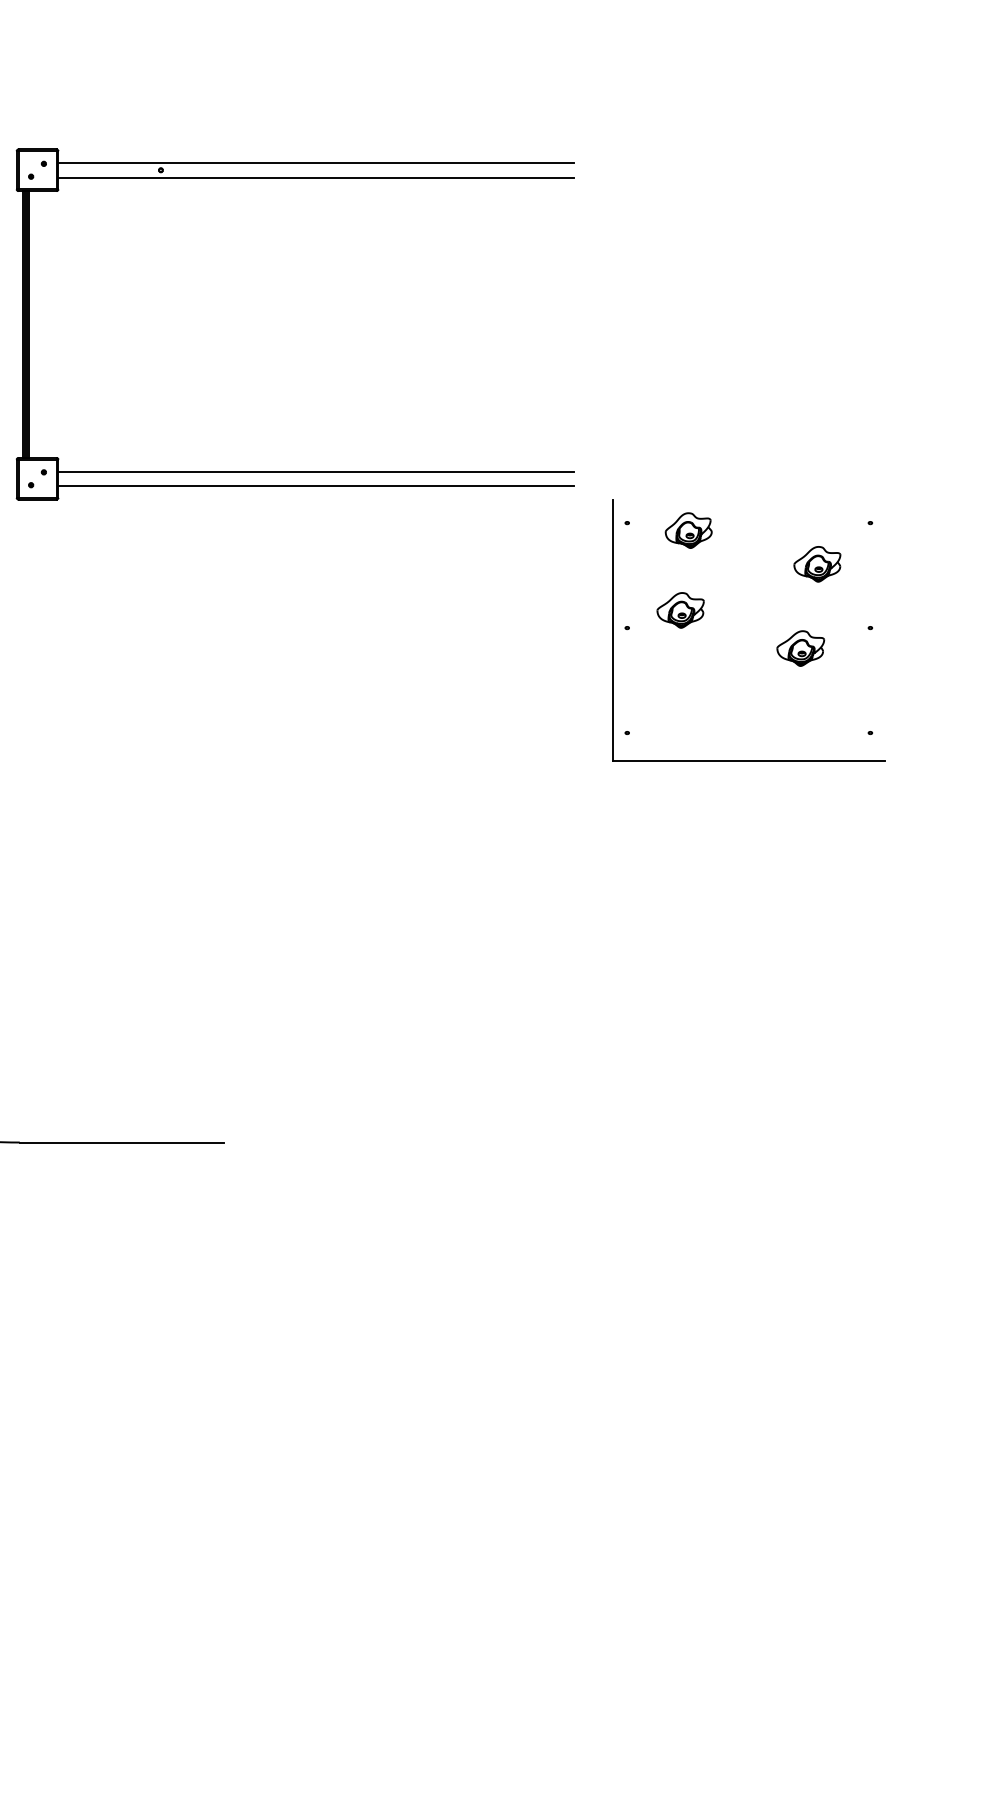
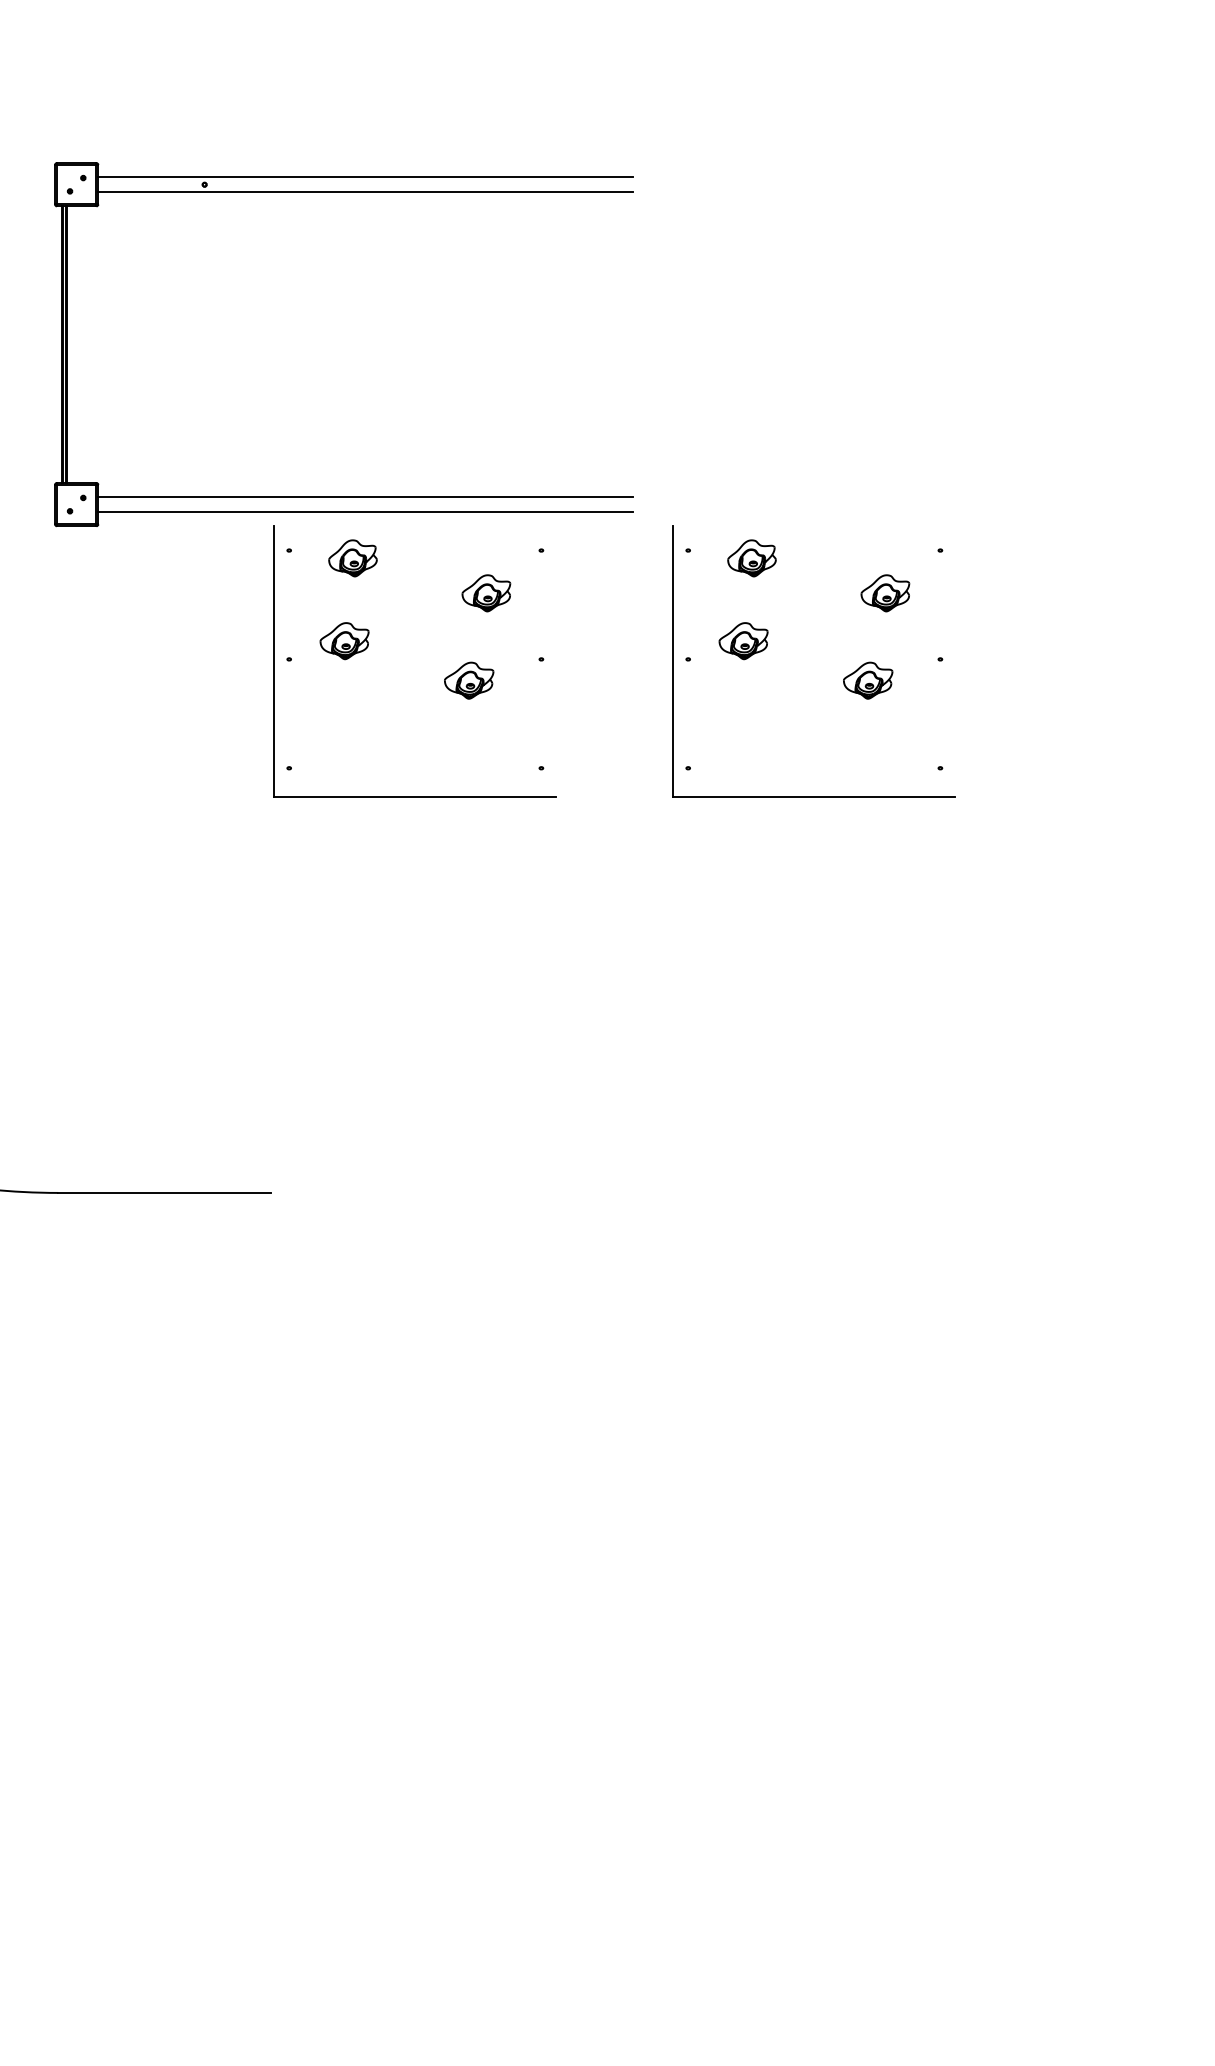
part: (392, 646) -> (444, 678), added

